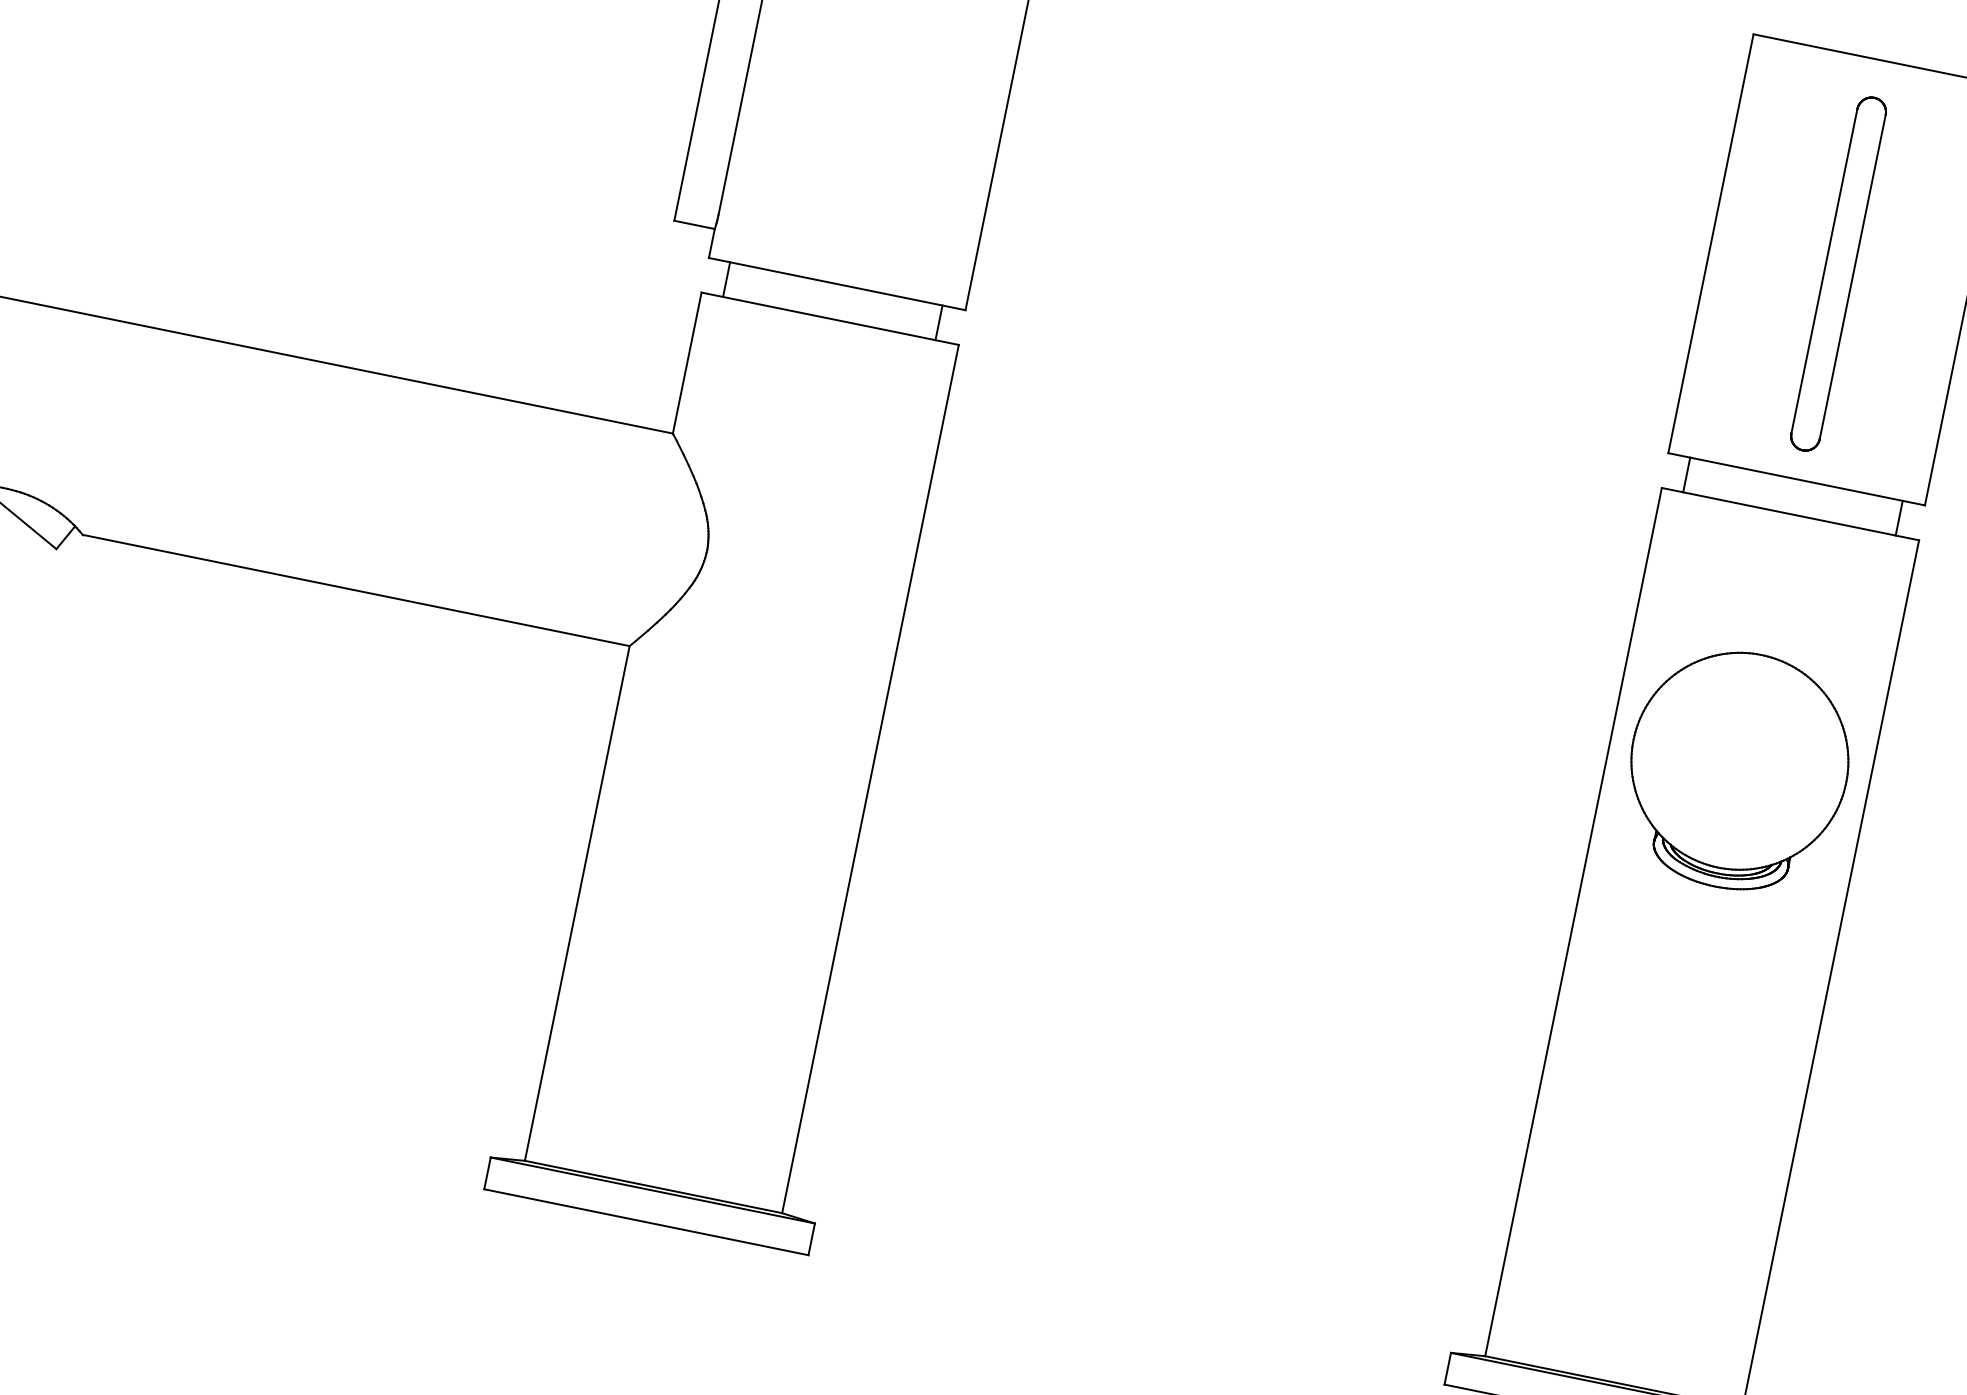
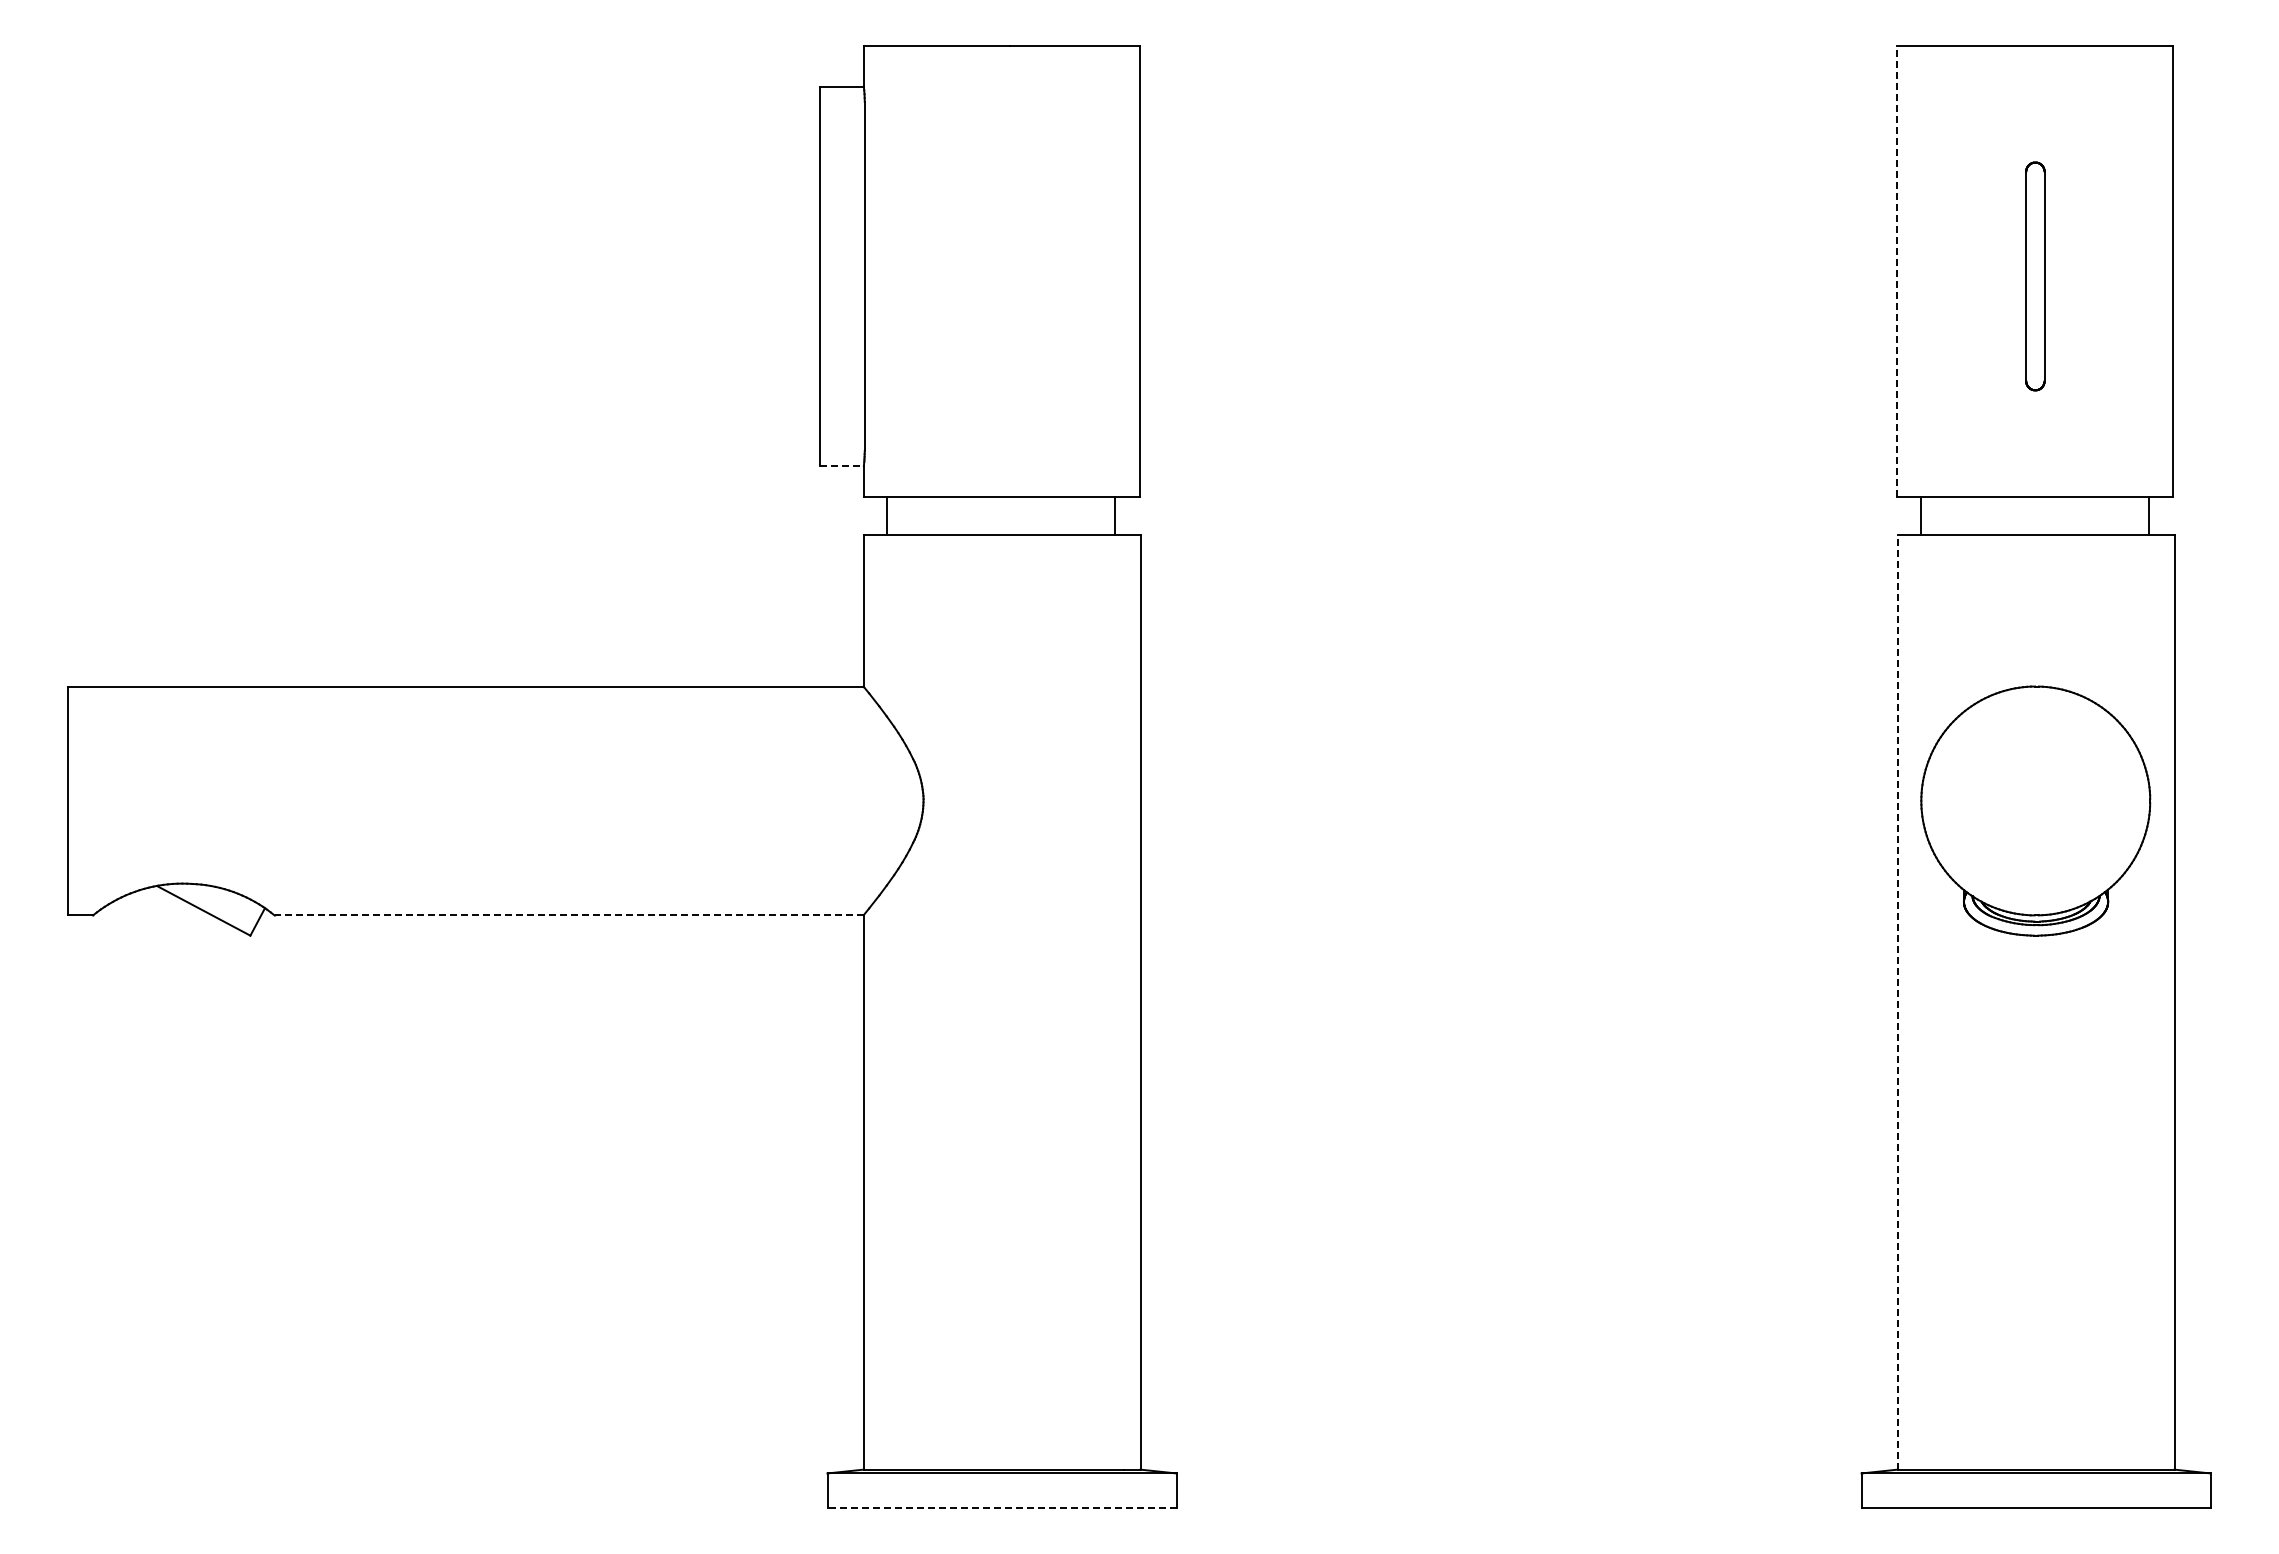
line: (694, 225) -> (842, 466), solid -> dashed
line: (1710, 243) -> (1896, 271), solid -> dashed
part: (1838, 274) -> (2035, 276), size x0.6
line: (355, 590) -> (568, 915), solid -> dashed
line: (1573, 921) -> (1897, 1001), solid -> dashed
line: (646, 1222) -> (1002, 1507), solid -> dashed

